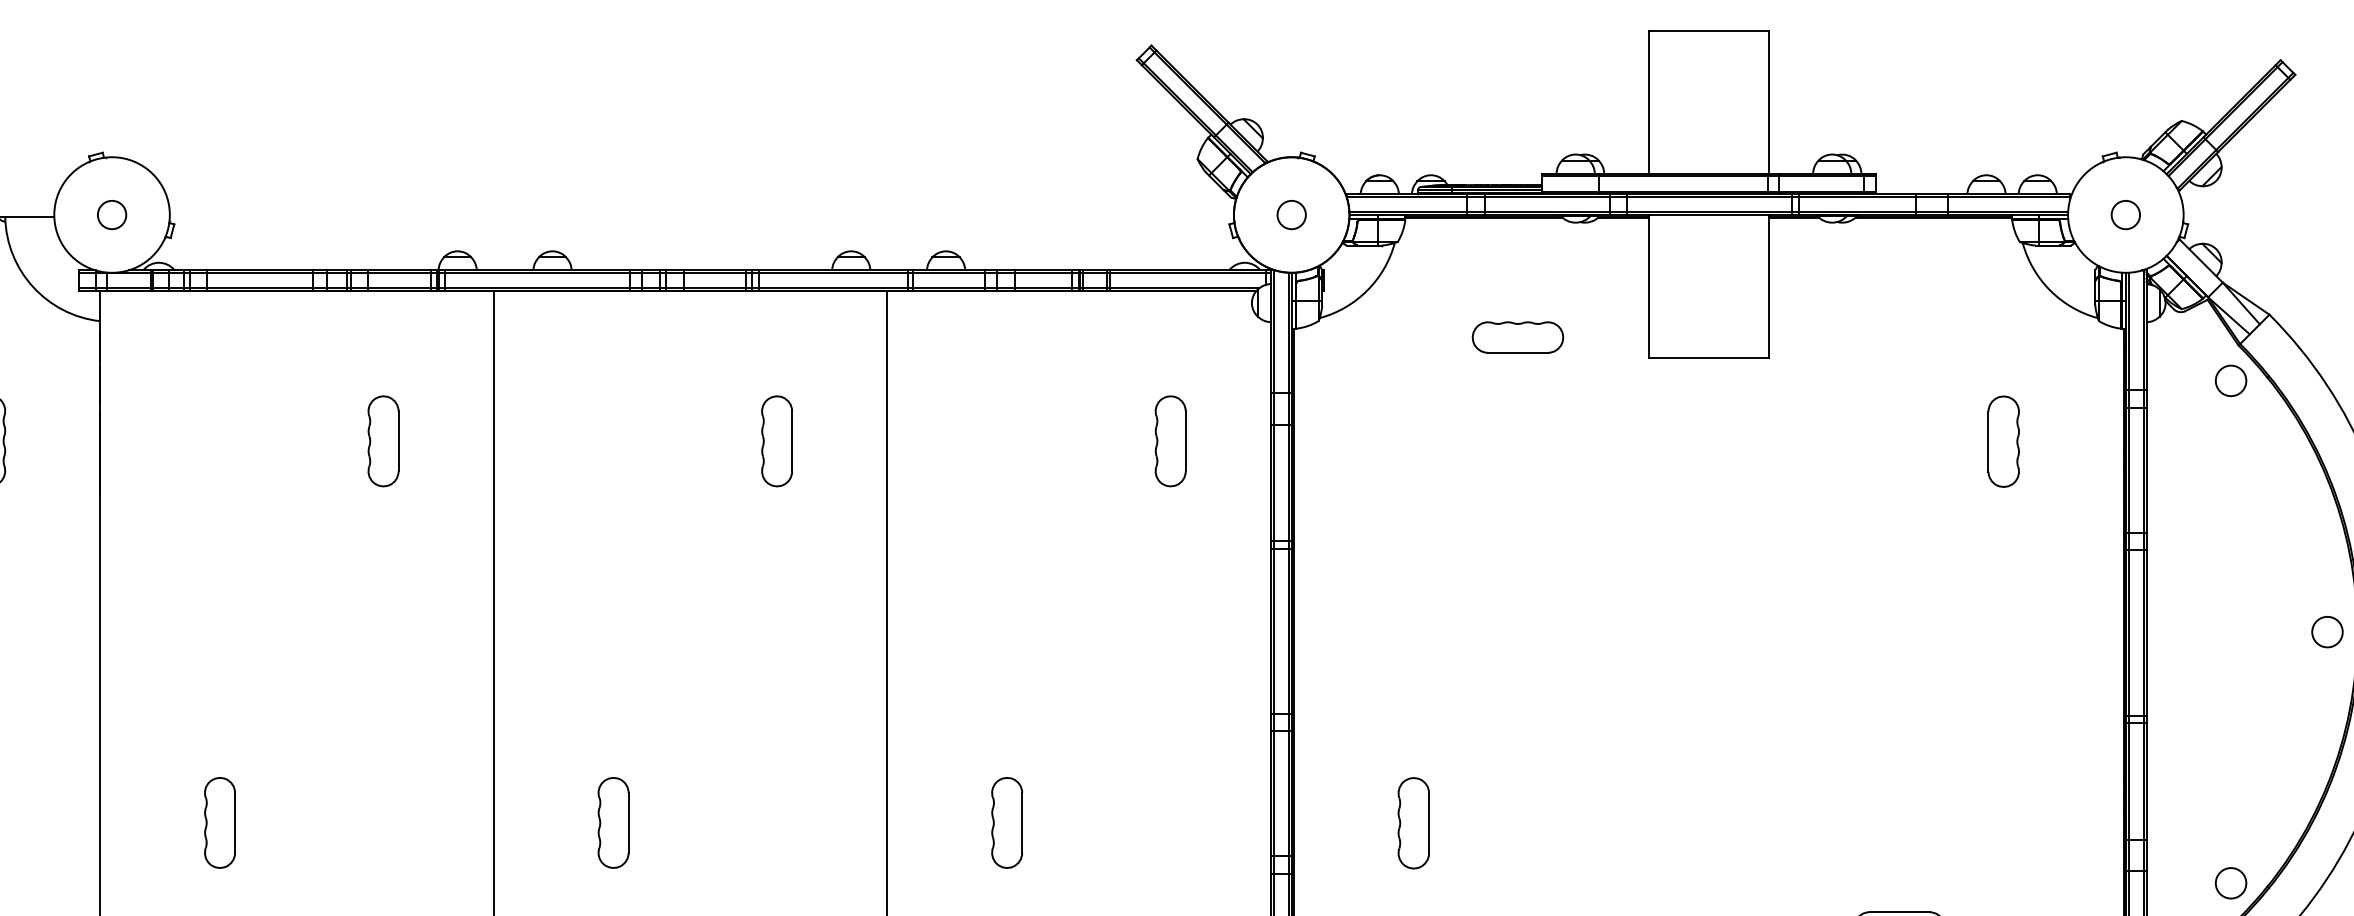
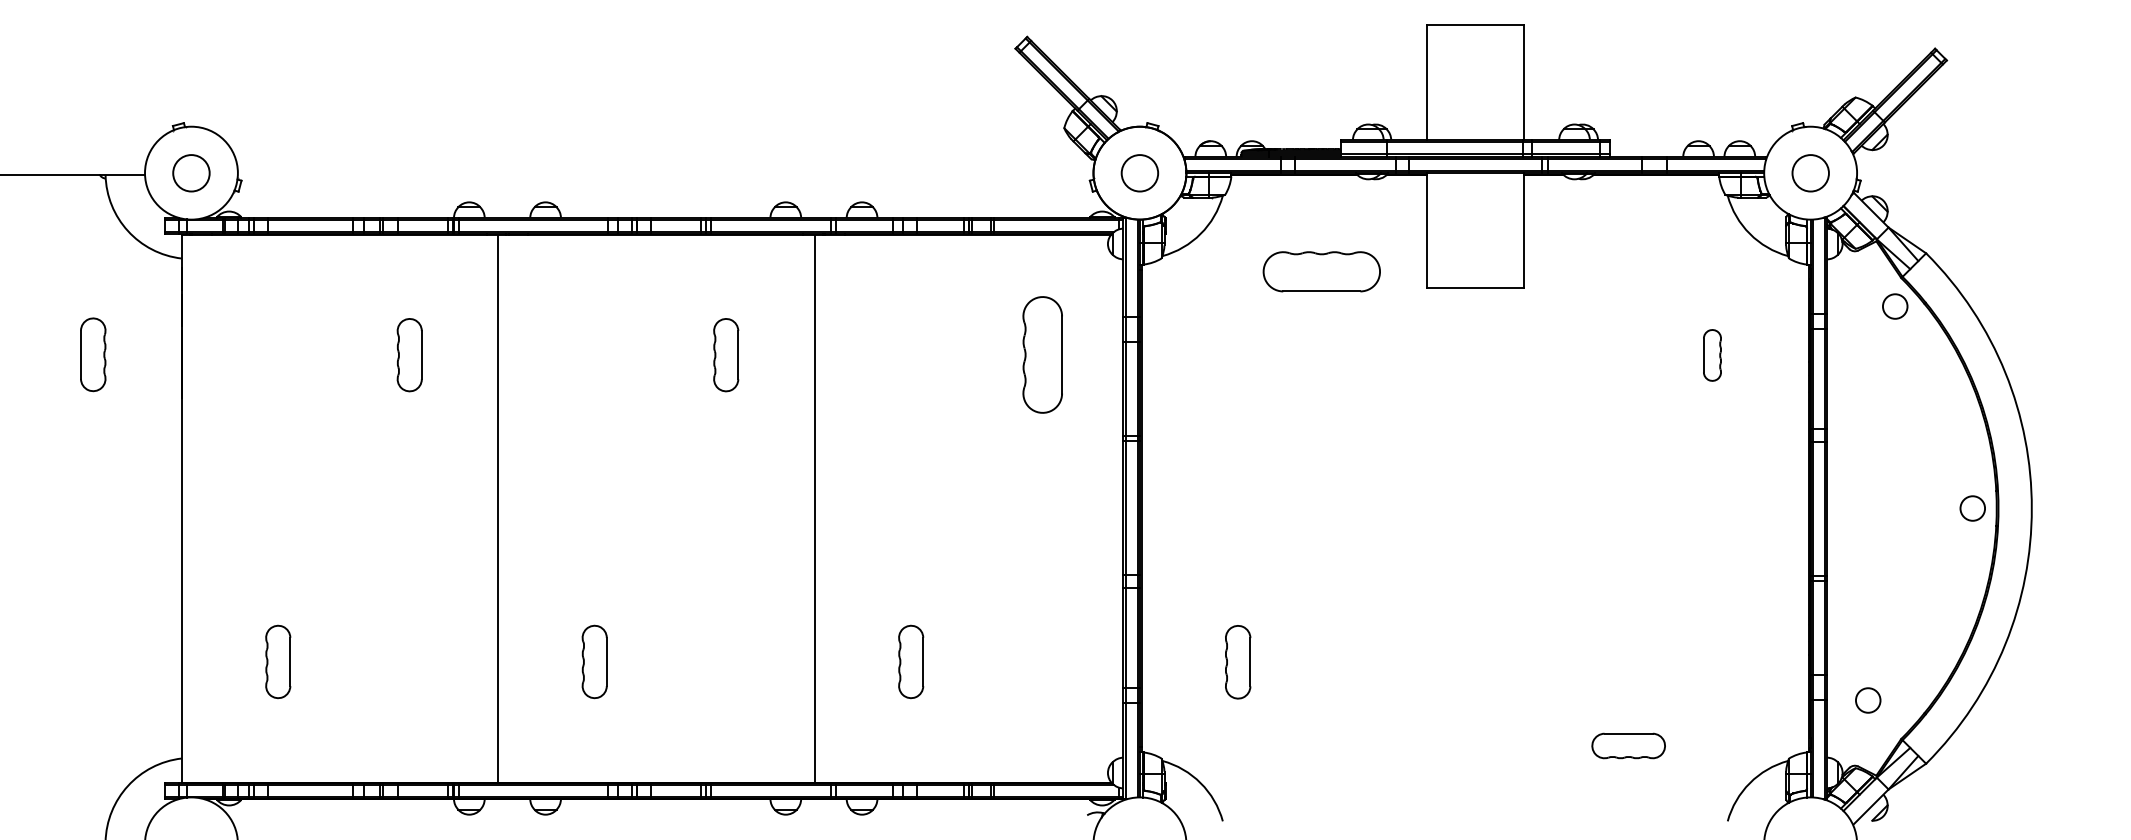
circle: (112, 214) -> (191, 172), size x1.6
circle: (1291, 214) -> (1139, 172), size x1.6
circle: (2125, 214) -> (1810, 172), size x1.6
part: (1517, 337) -> (1321, 271), size x1.6
part: (1170, 441) -> (1042, 355), size x1.6
part: (2003, 441) -> (1712, 355), size x0.7
circle: (2231, 883) -> (1868, 700), moved

